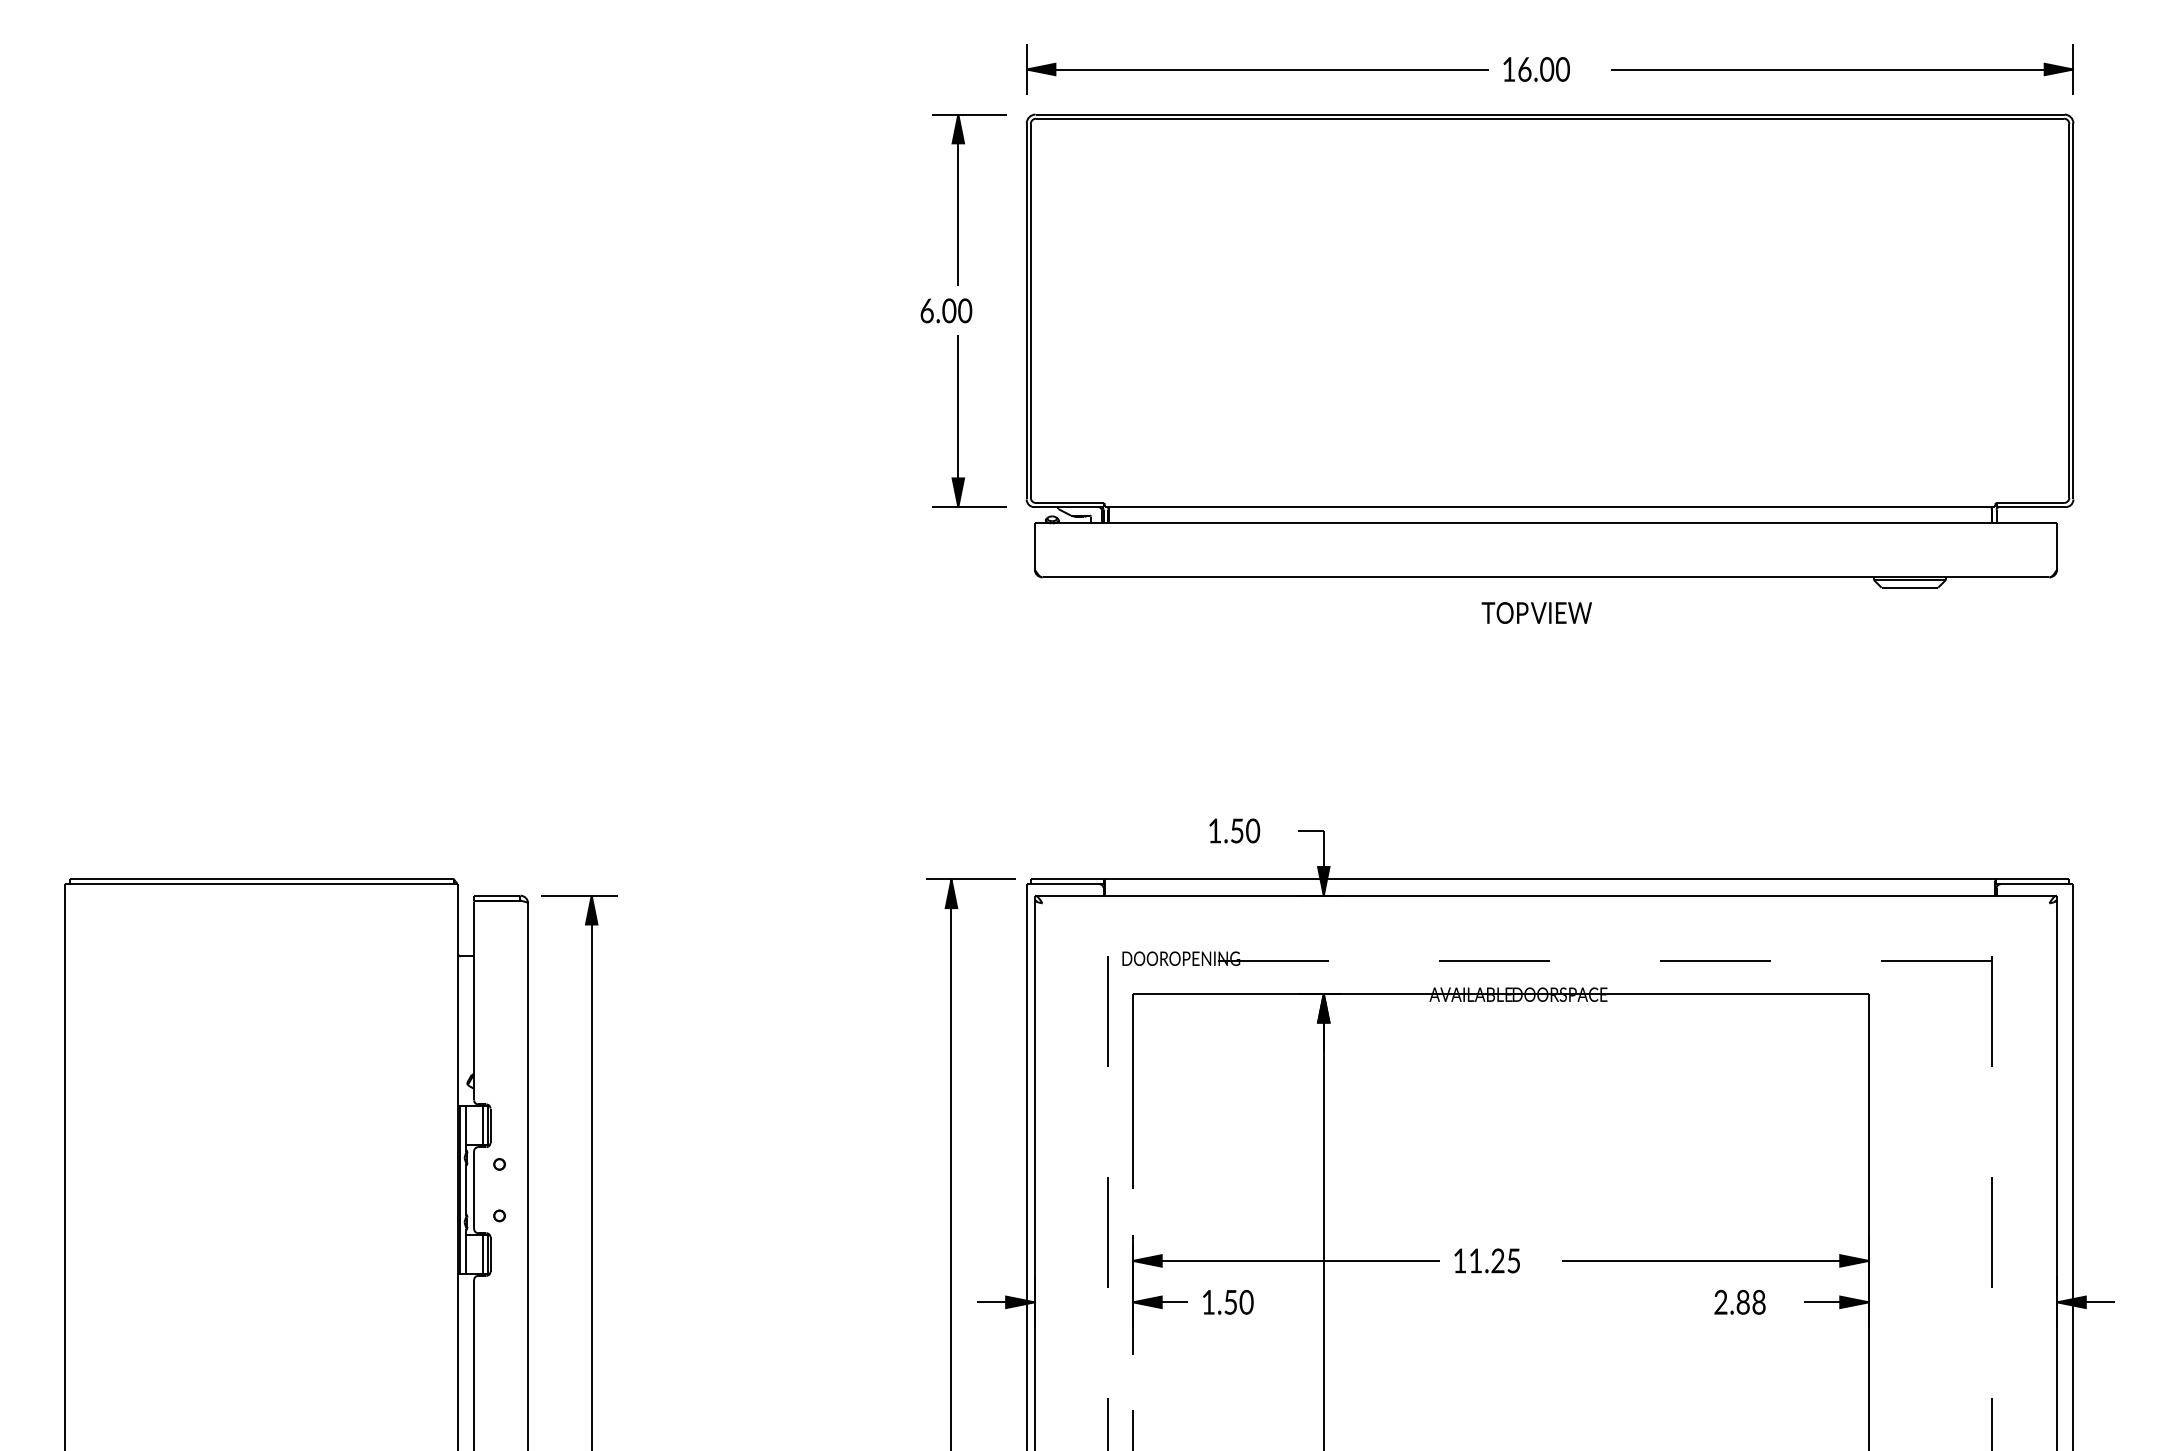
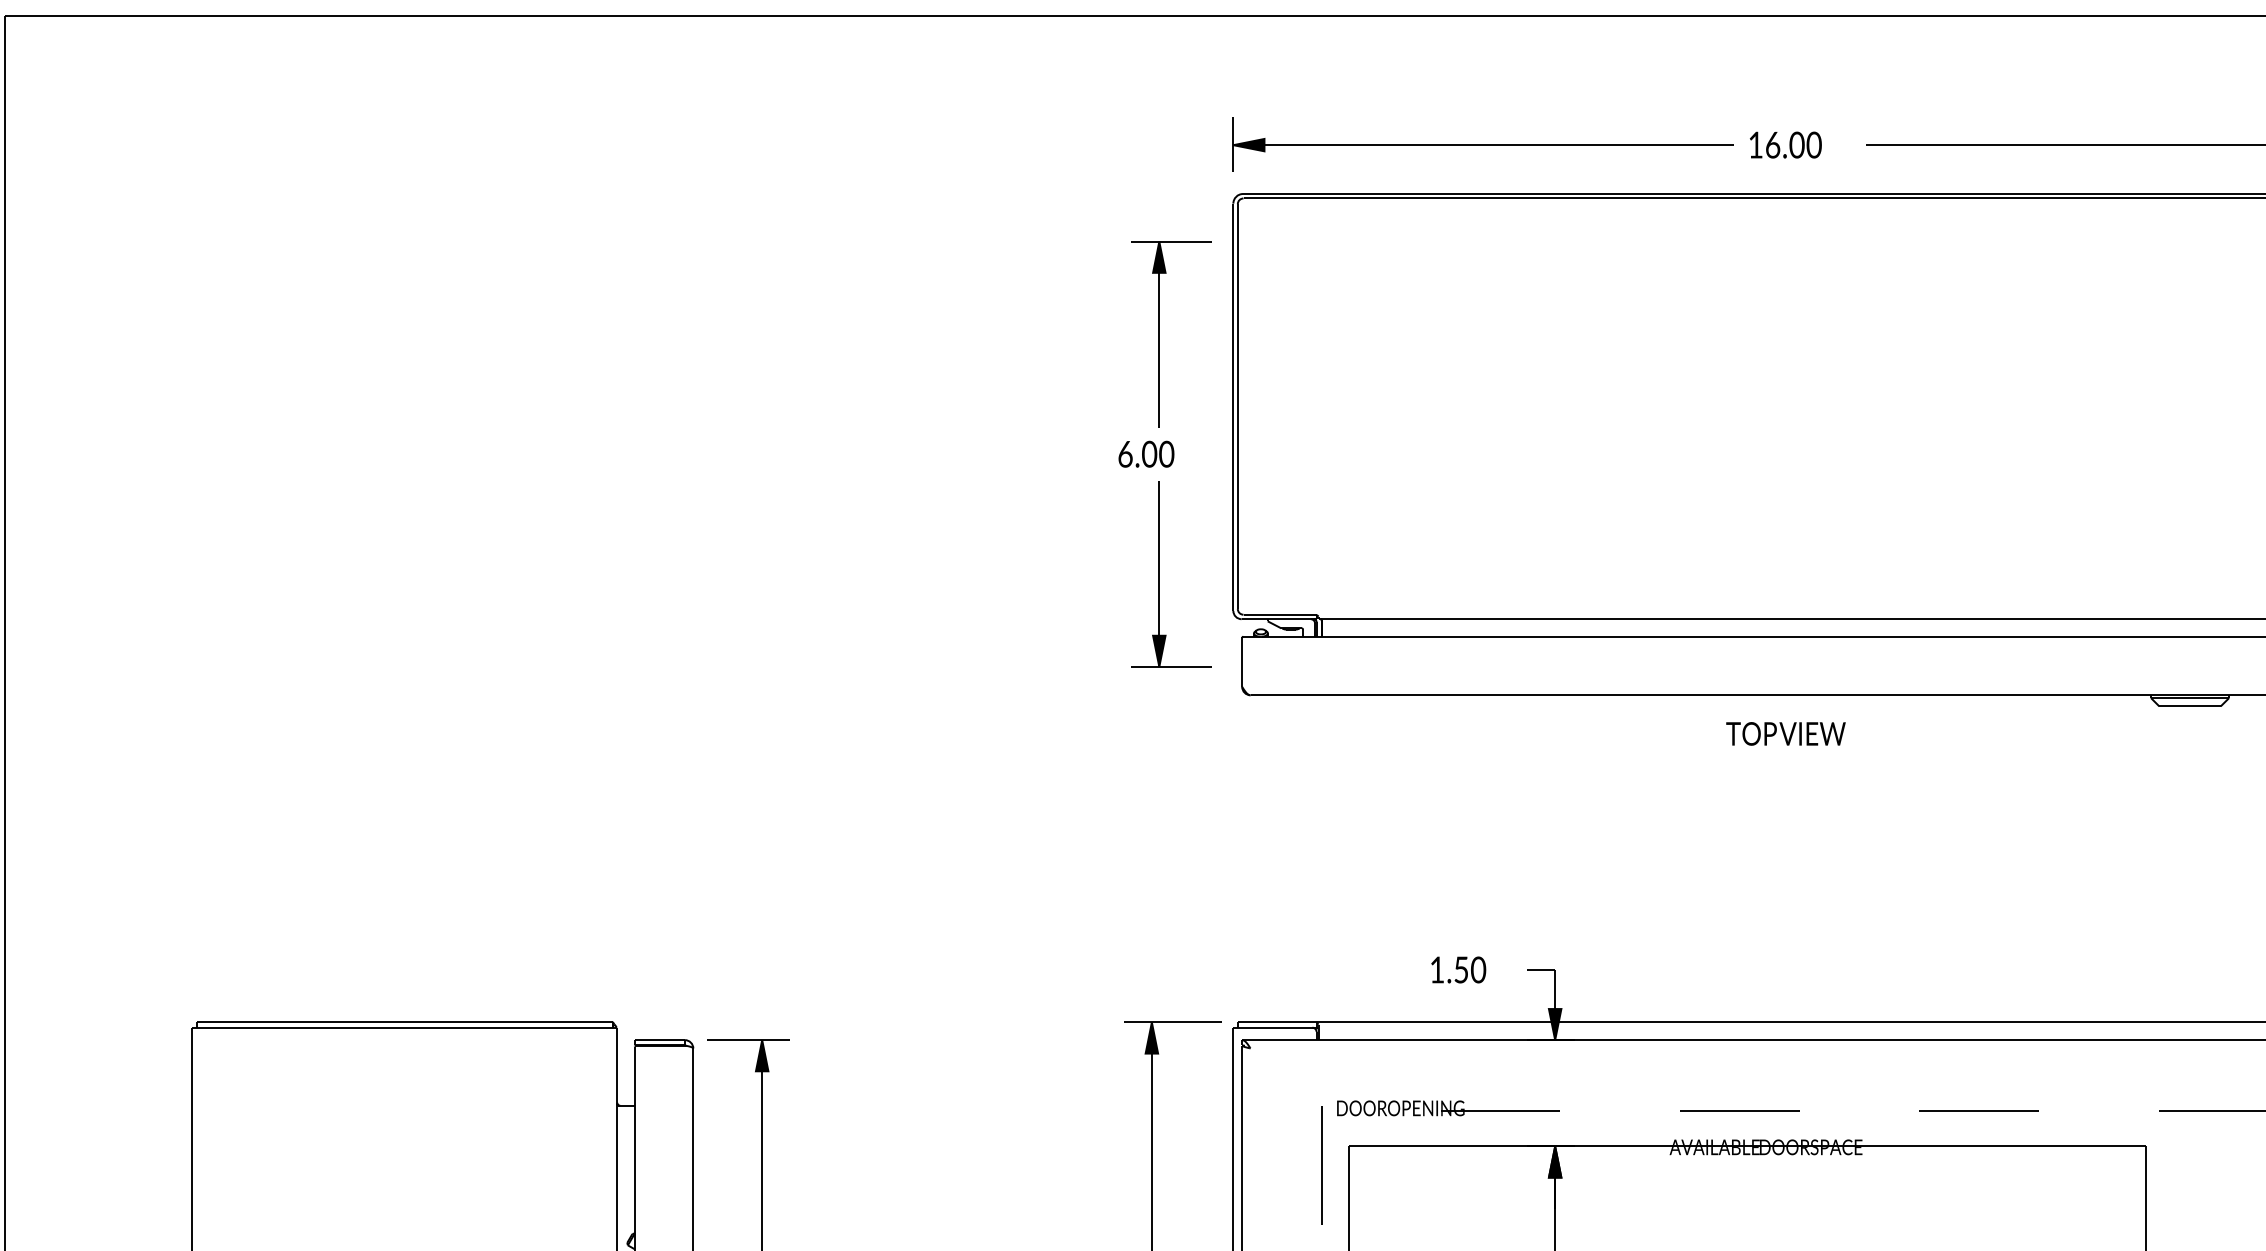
part: (963, 310) -> (1164, 453), moved

